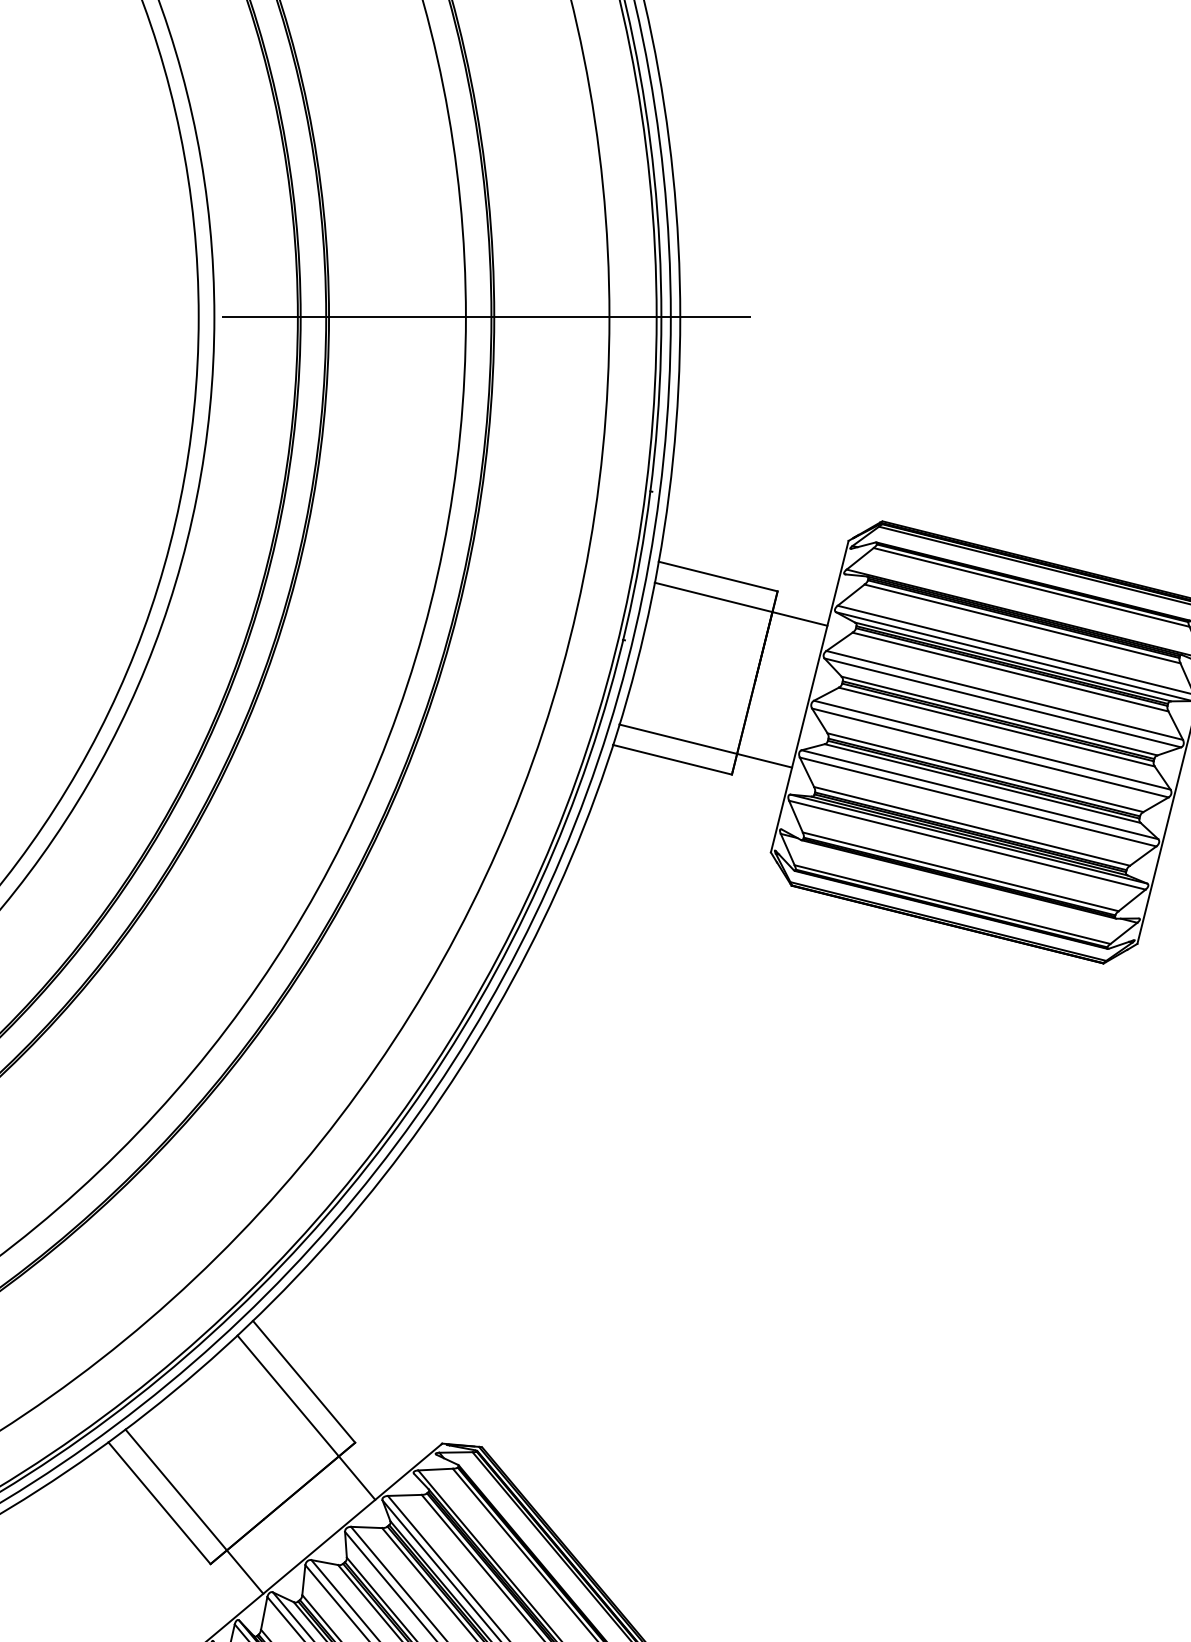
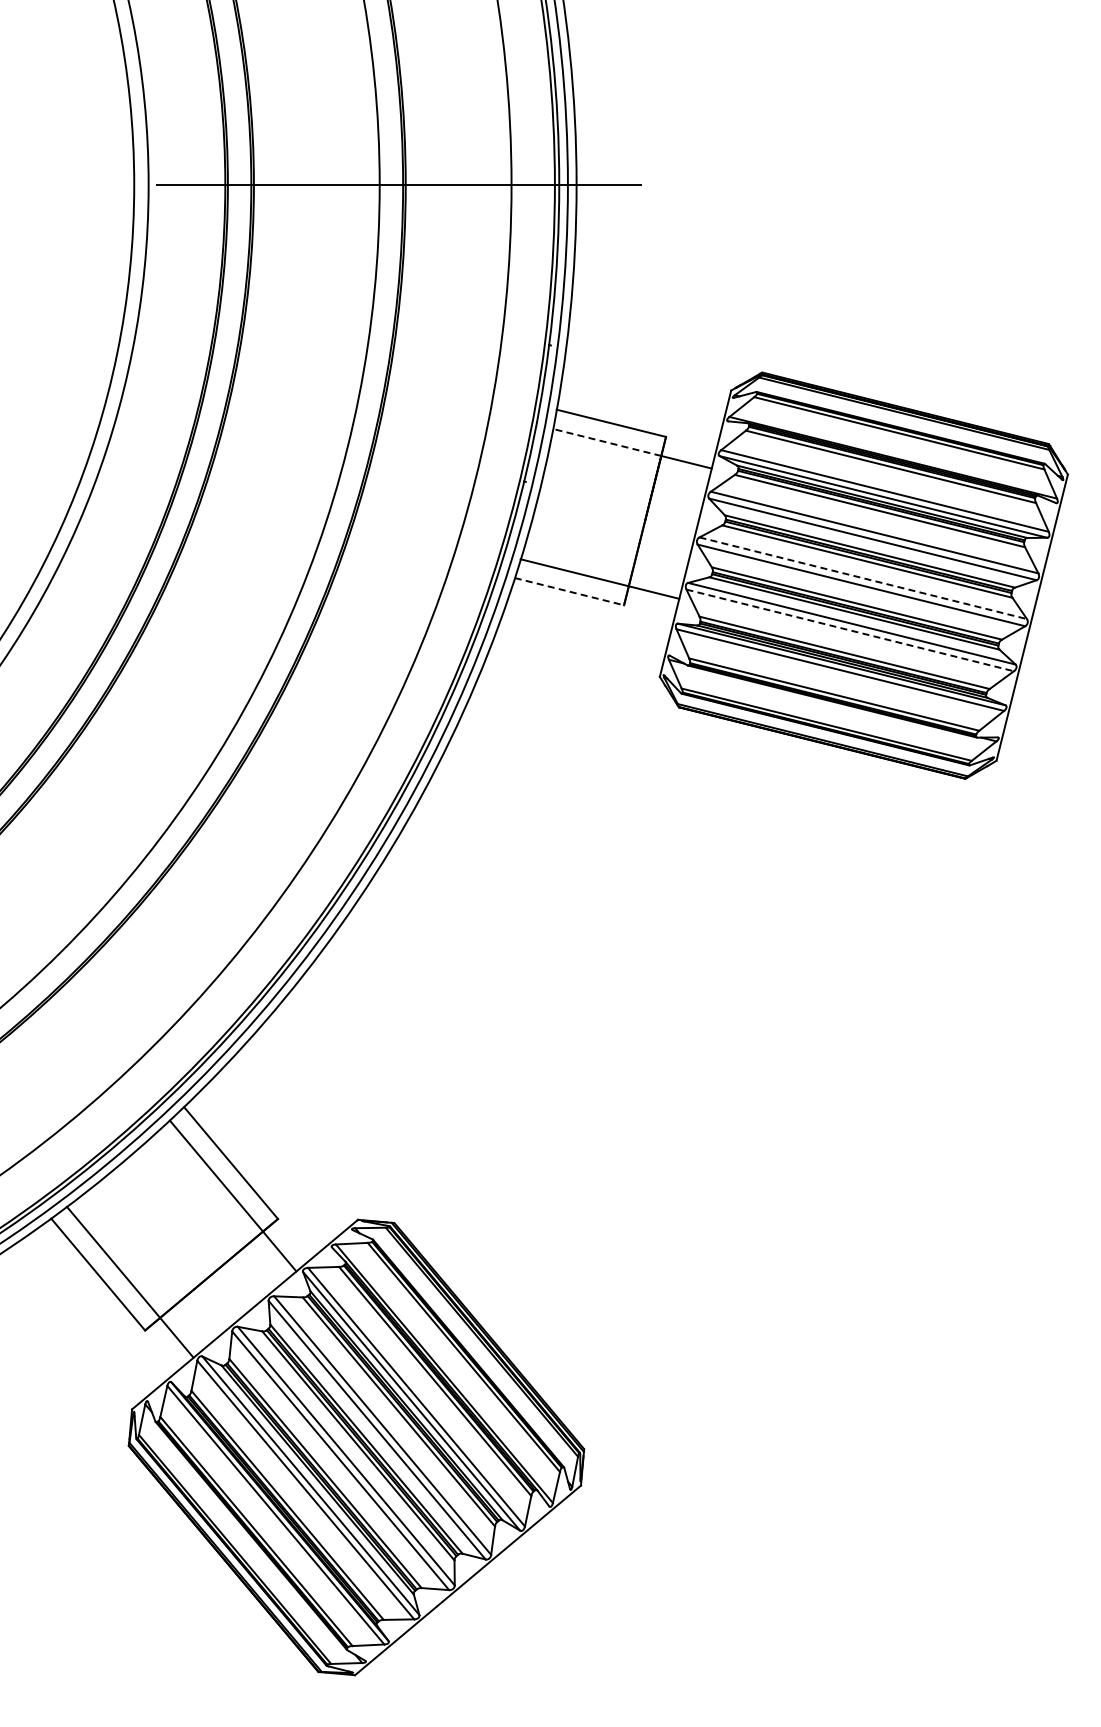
line: (713, 597) -> (607, 442), solid -> dashed
line: (992, 745) -> (863, 578), solid -> dashed
line: (672, 759) -> (569, 591), solid -> dashed
line: (978, 802) -> (850, 630), solid -> dashed

